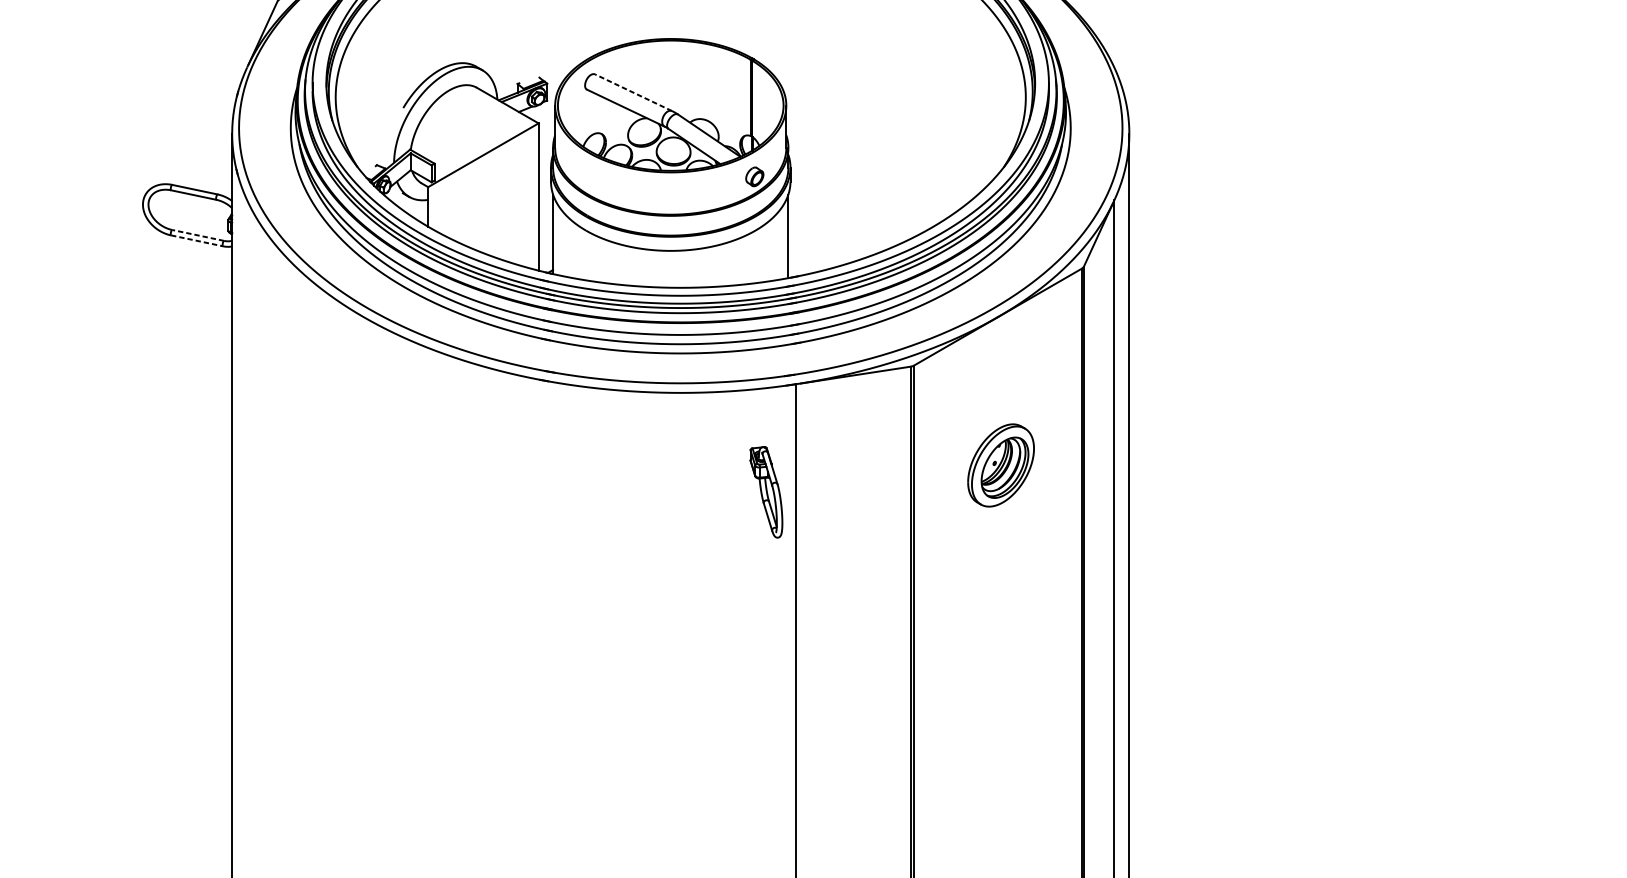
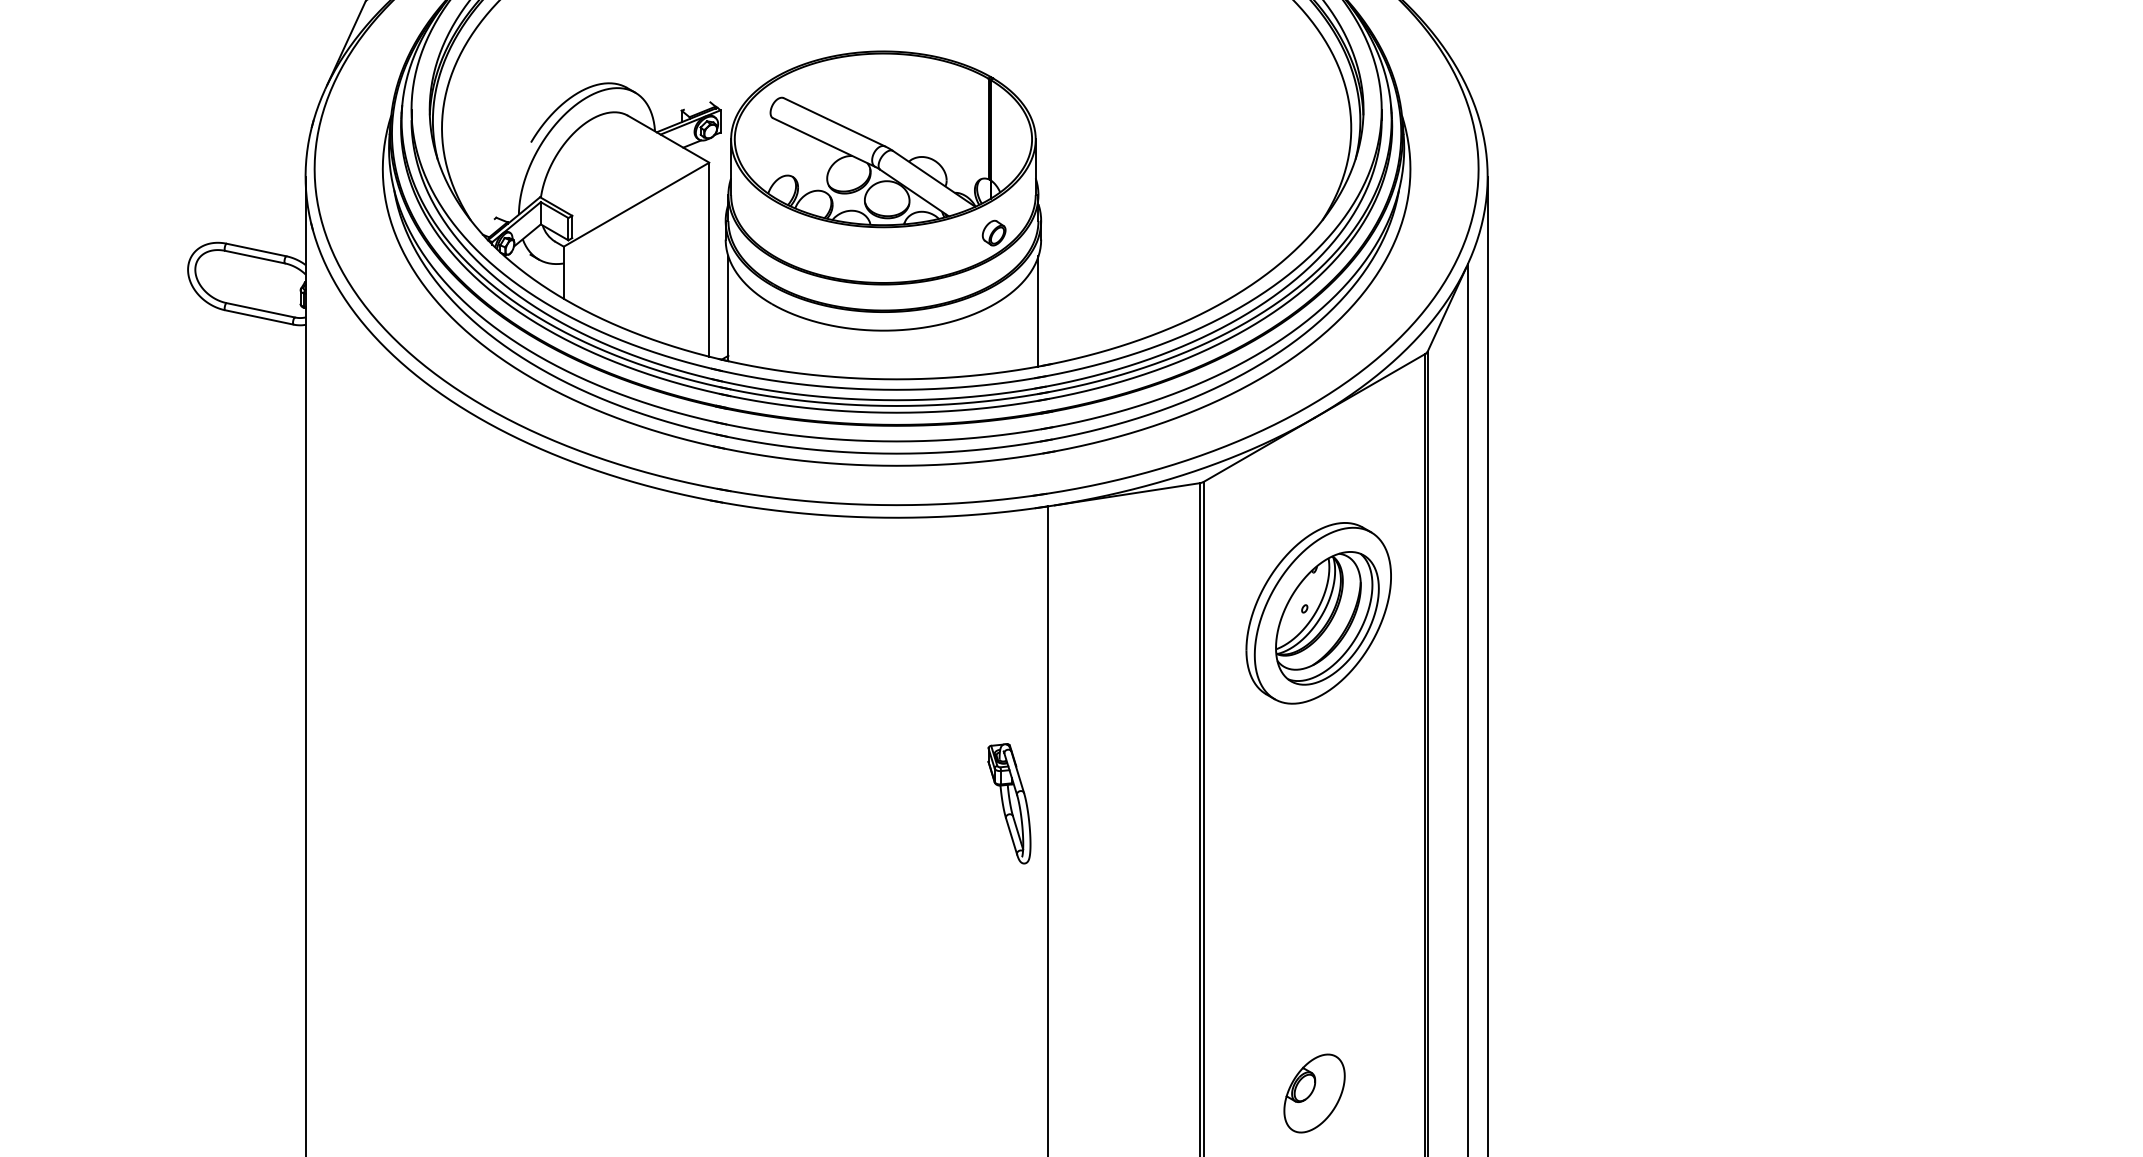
line: (633, 92) -> (834, 122), dashed -> solid
line: (197, 235) -> (260, 310), dashed -> solid
line: (197, 240) -> (259, 317), dashed -> solid
part: (1000, 465) -> (1318, 613), size x1.67
part: (766, 492) -> (1009, 803), moved
part: (997, 829) -> (1314, 1093), added

